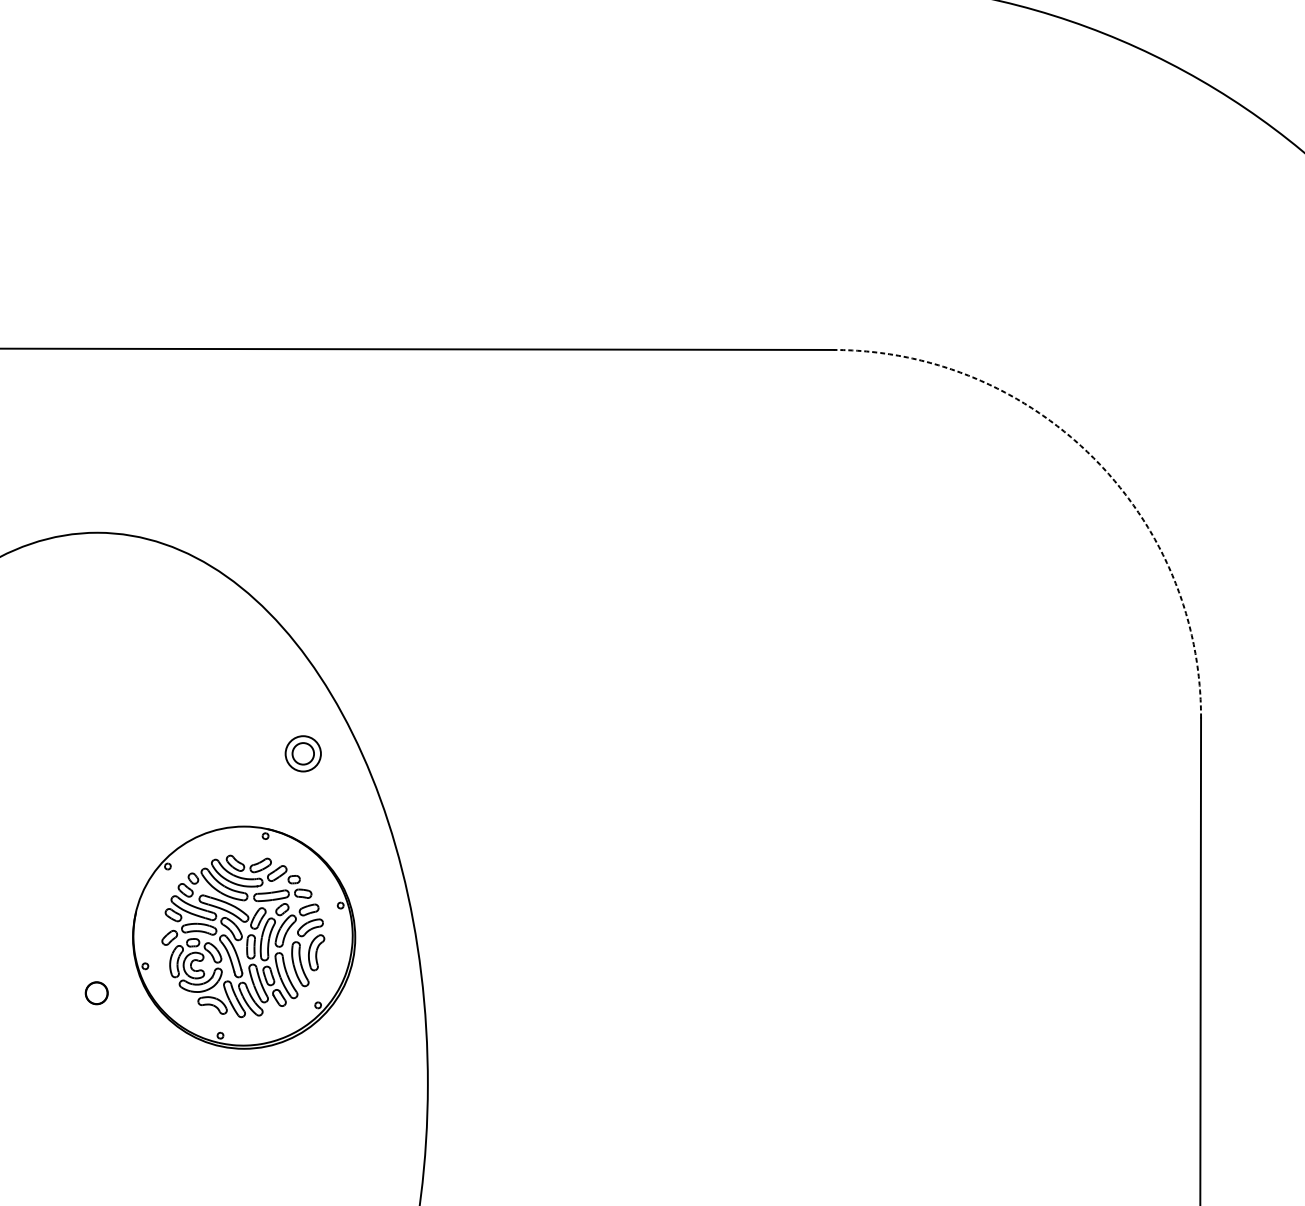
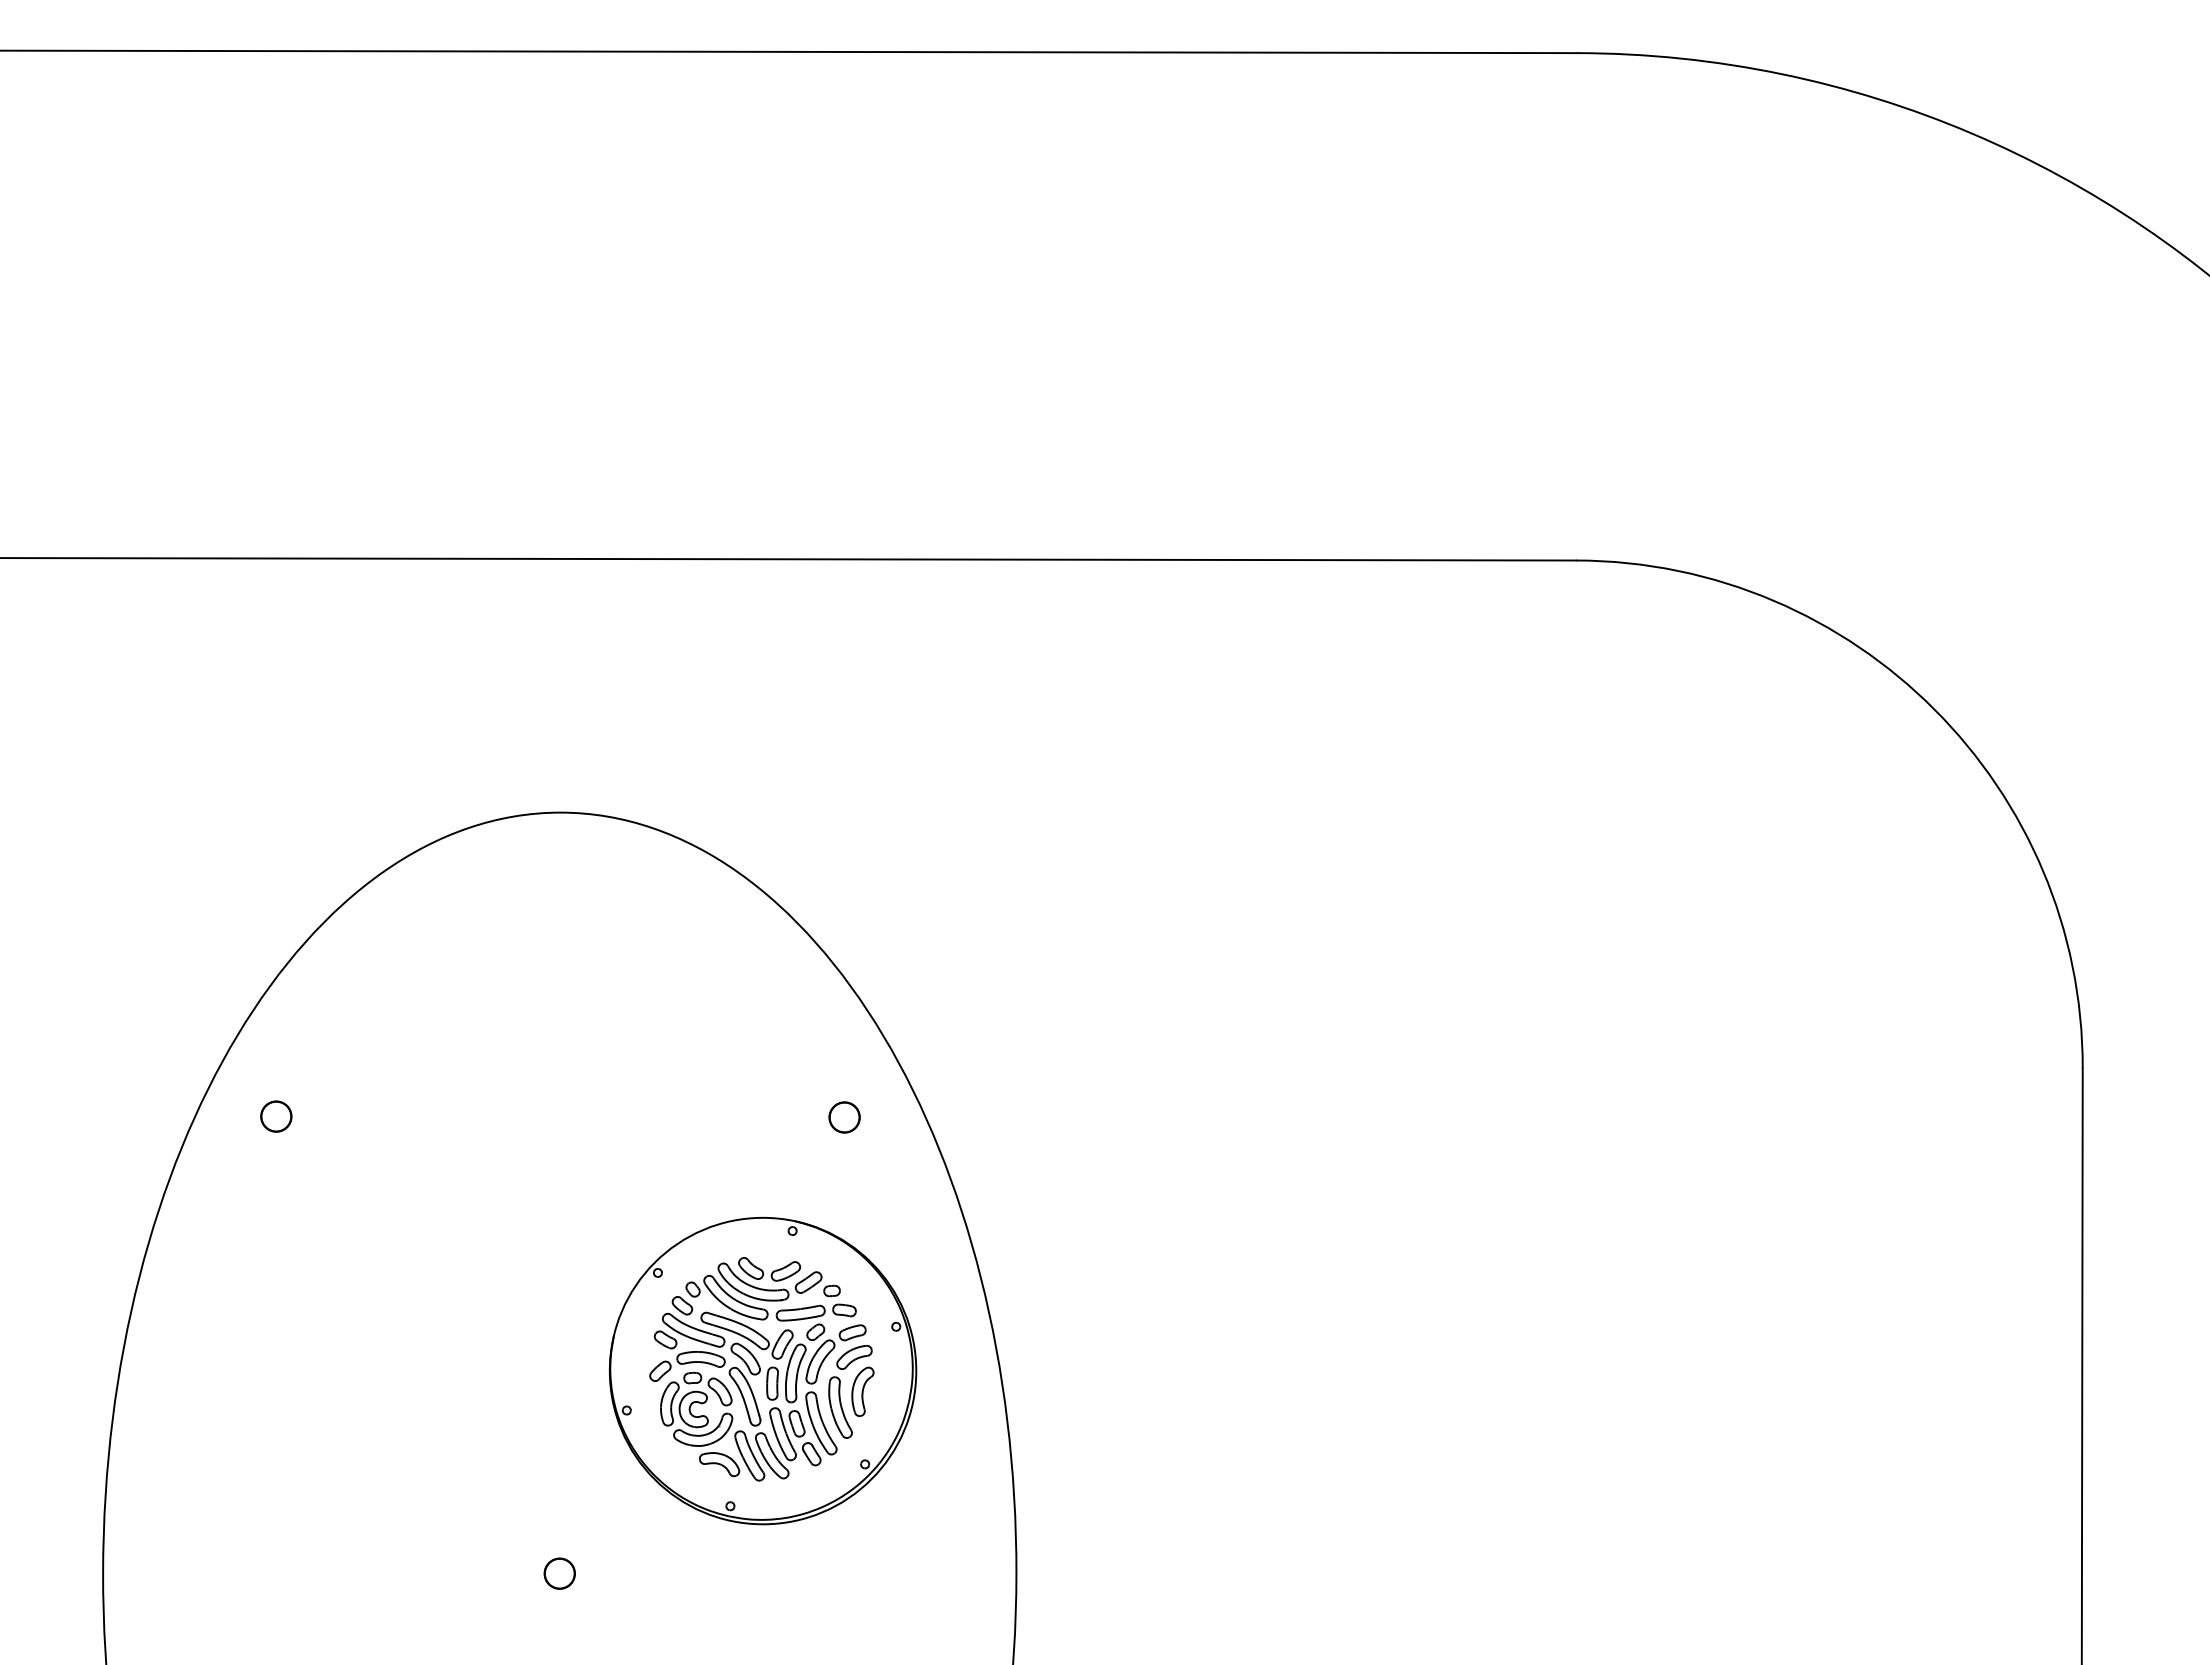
arc: (1093, 458) -> (1934, 709), dashed -> solid
circle: (303, 753) -> (844, 1117), size x0.62
circle: (96, 993) -> (559, 1573), moved

